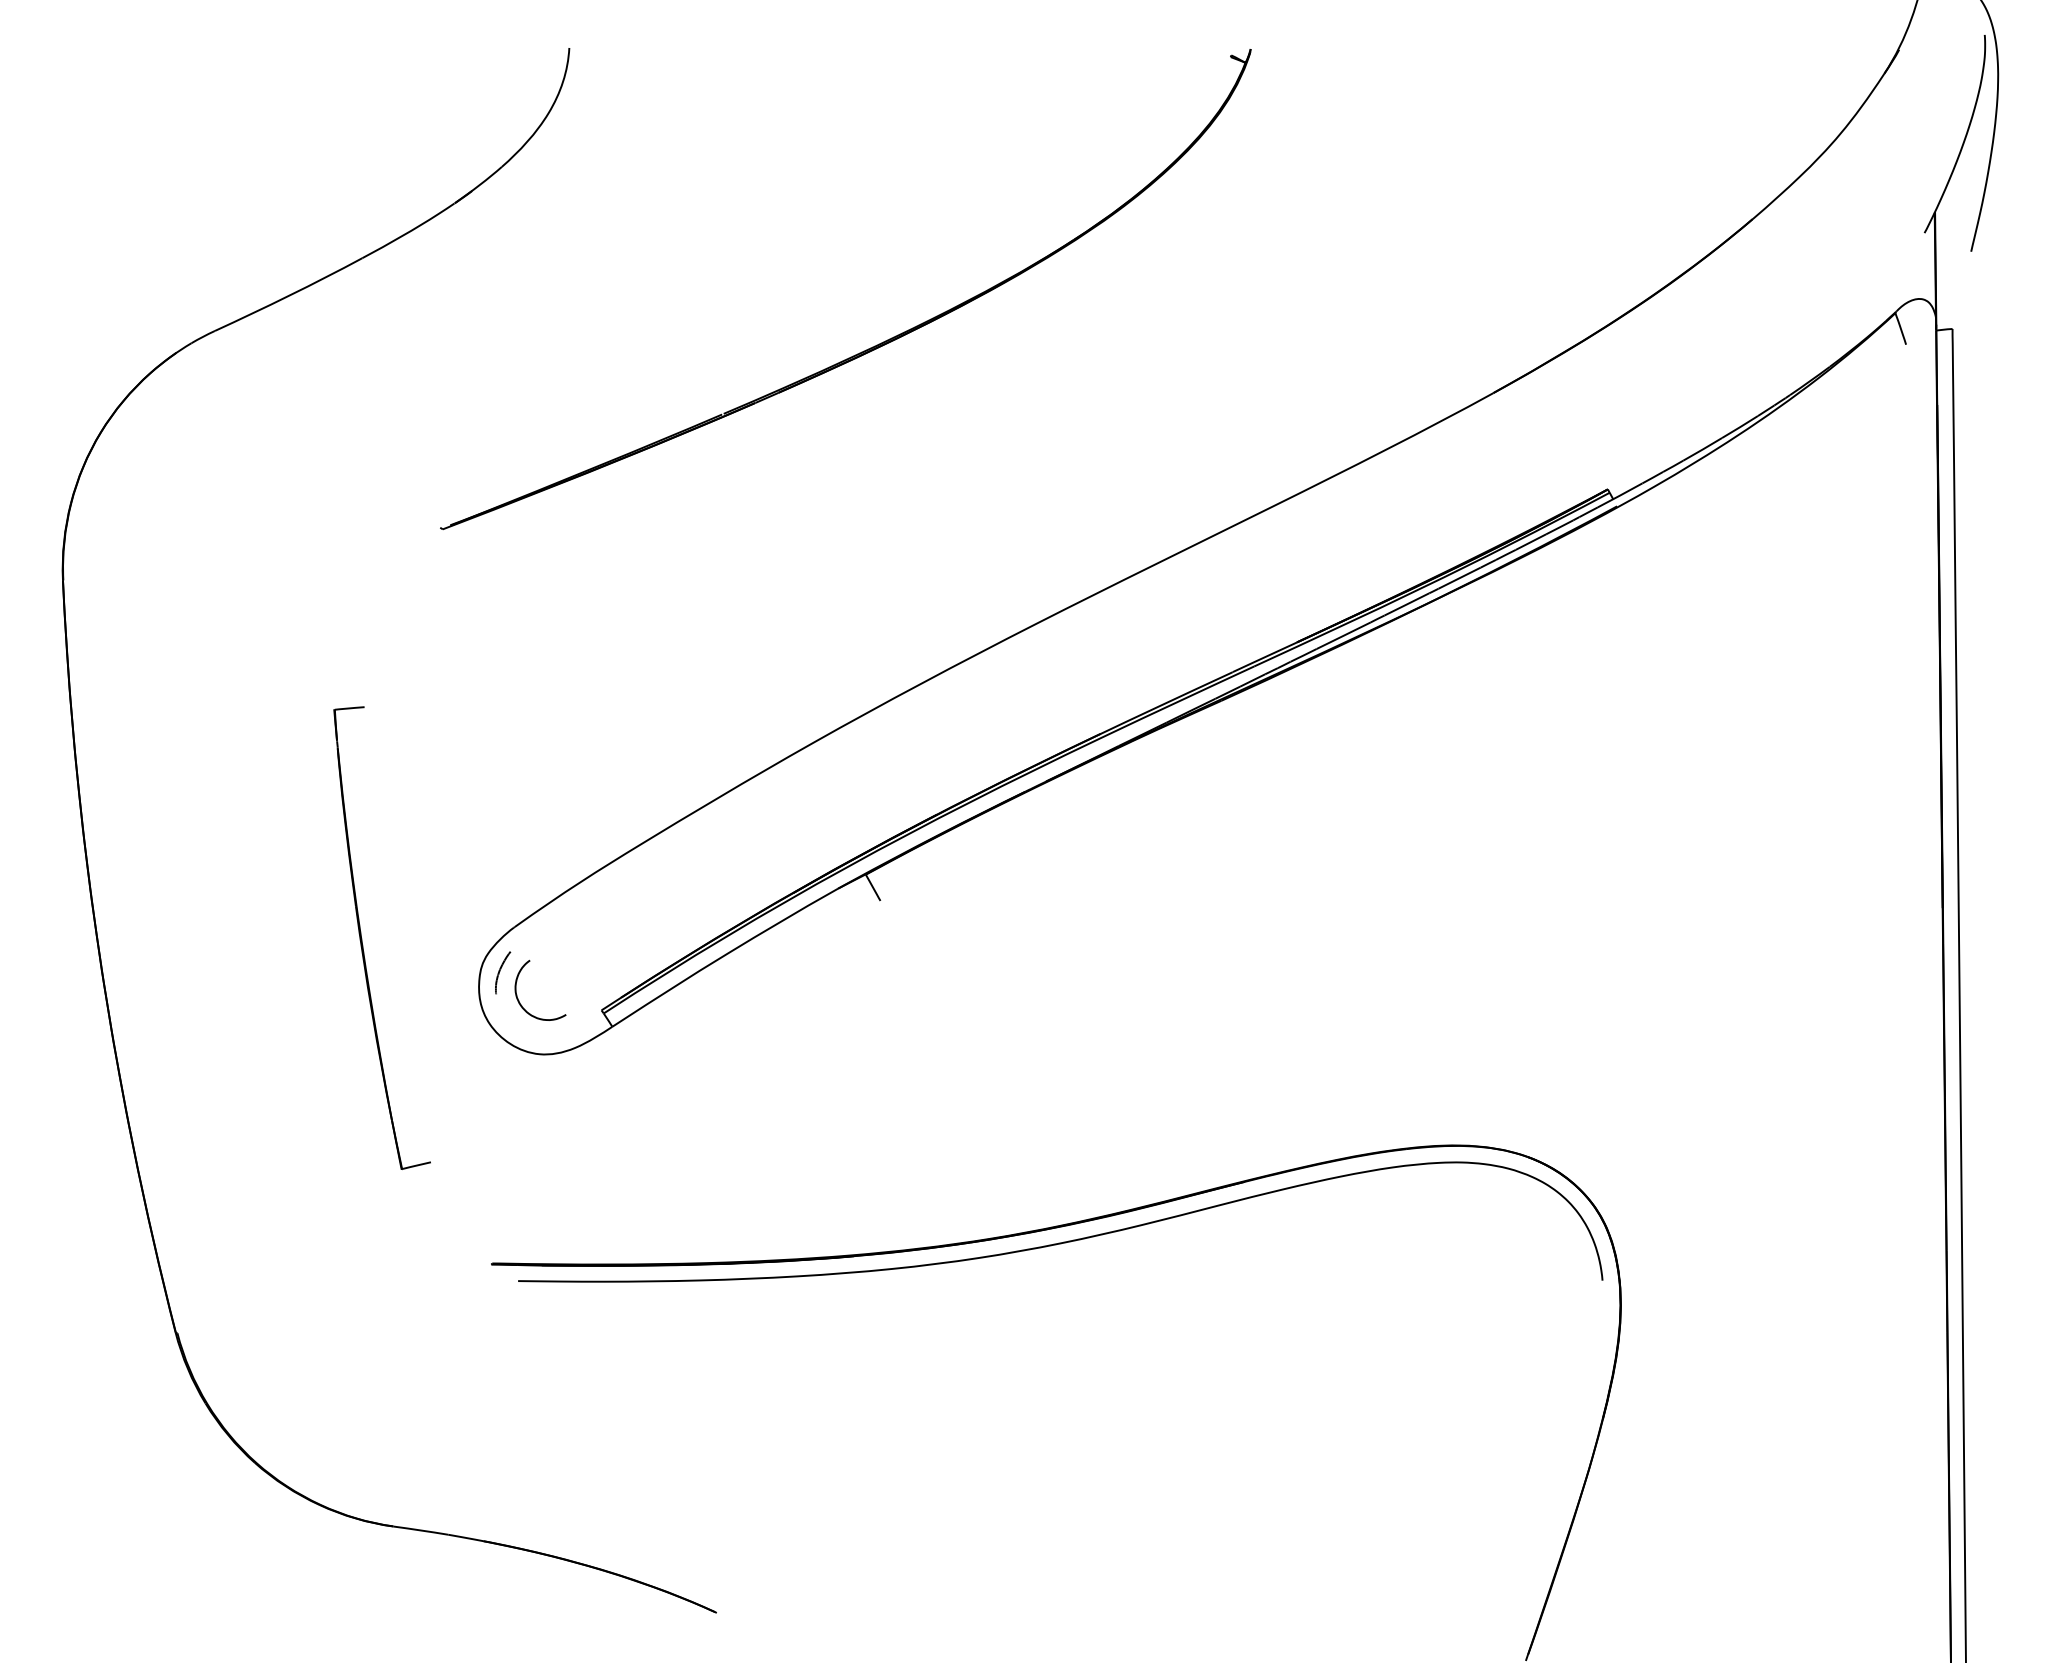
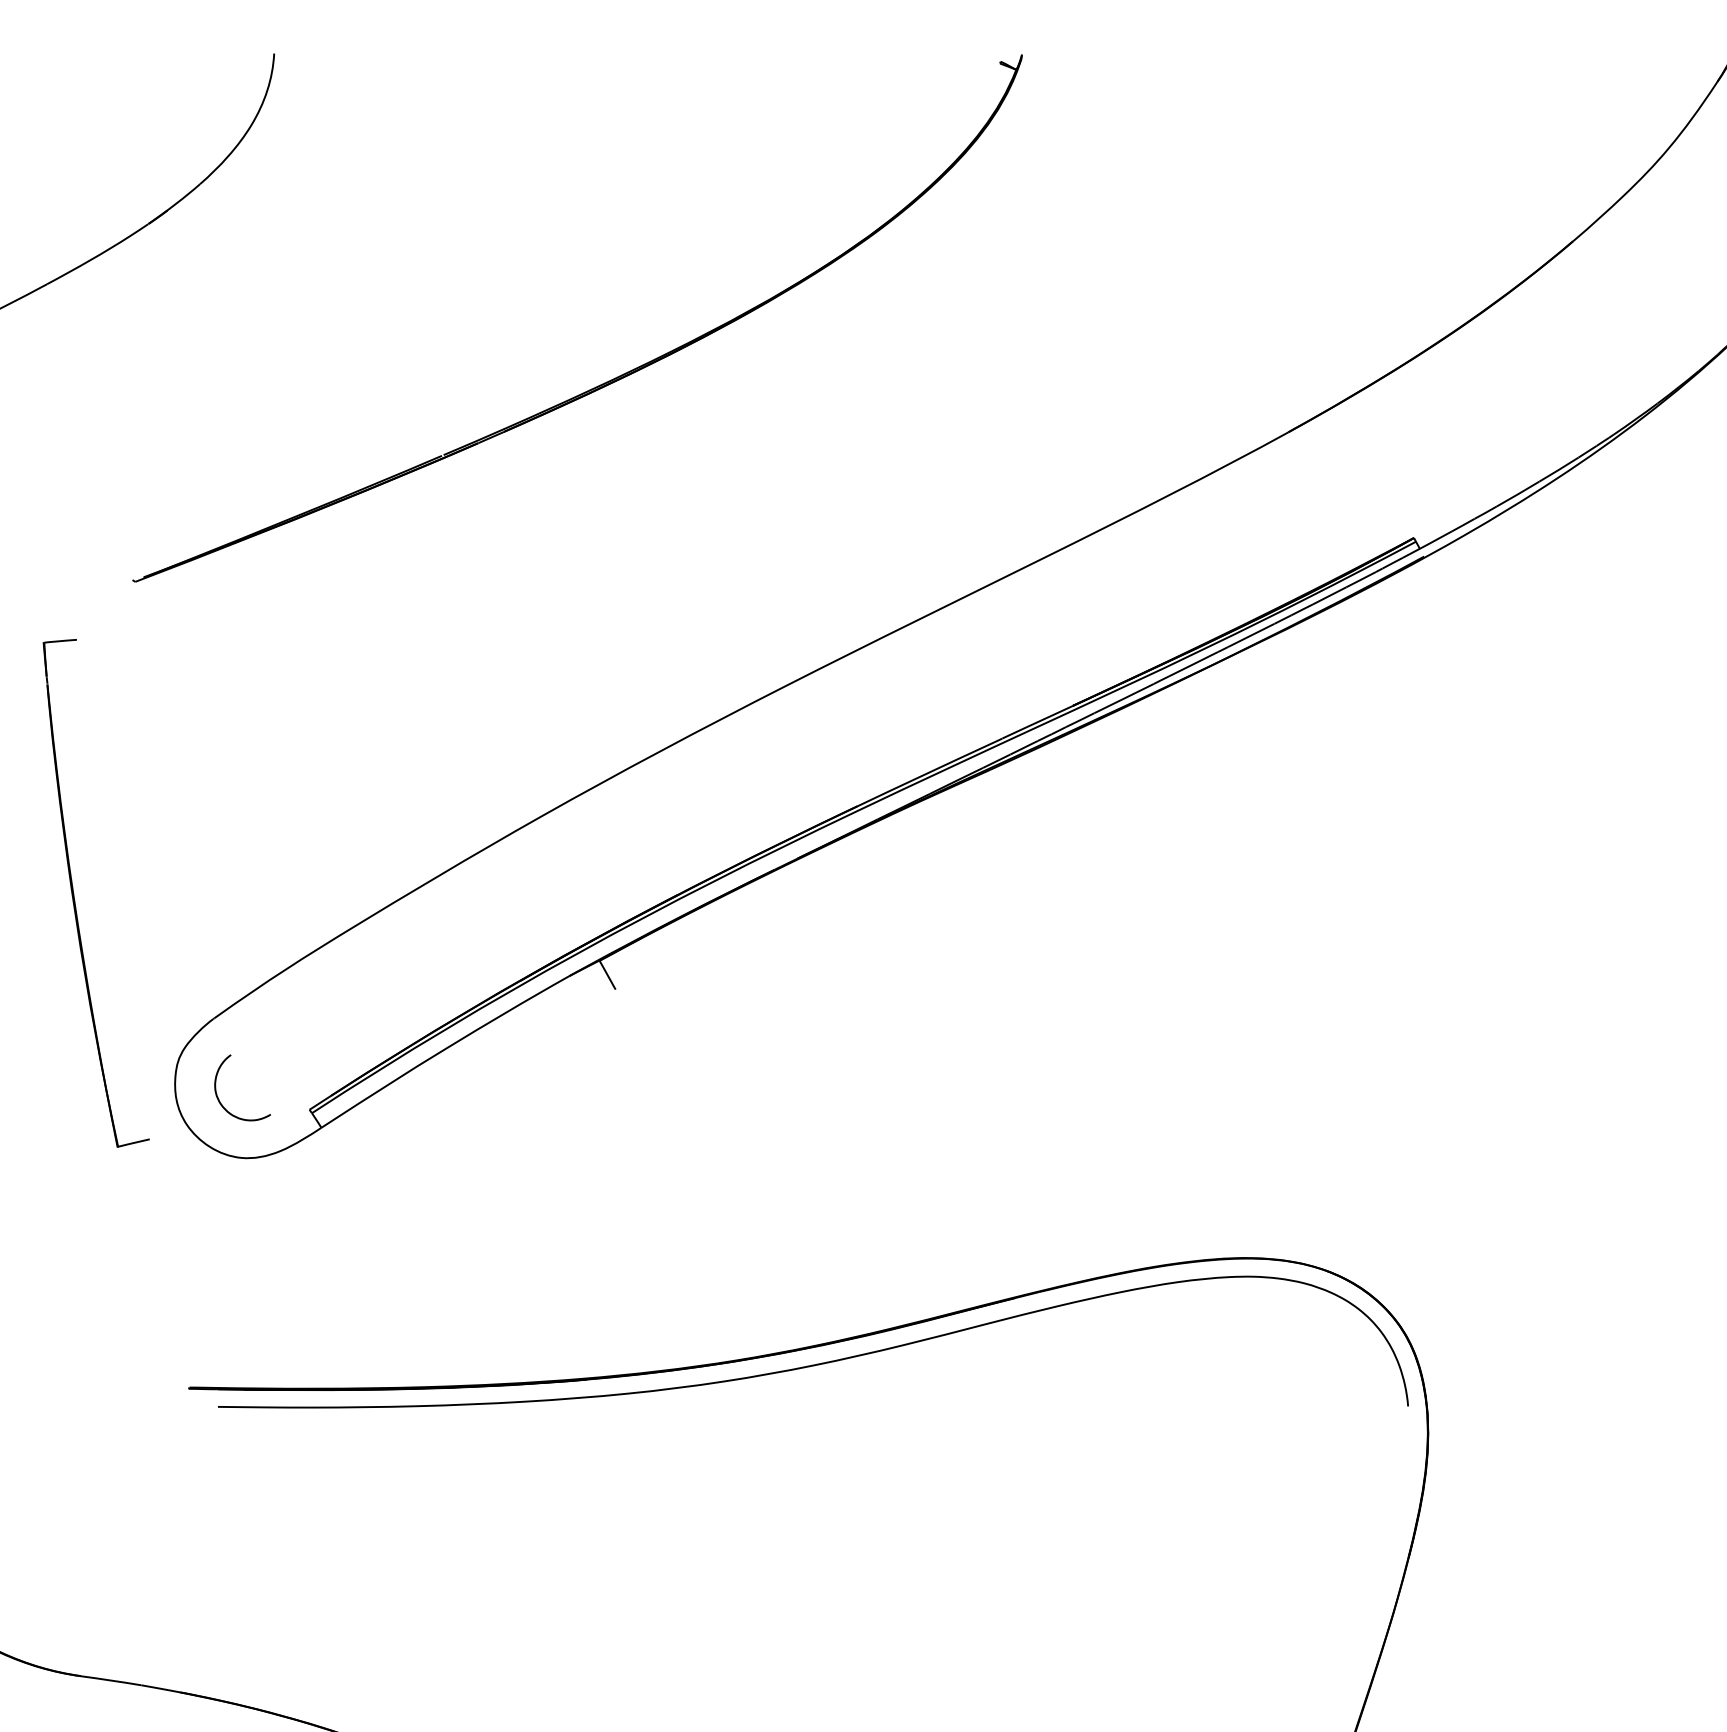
part: (362, 938) -> (74, 893), moved
part: (503, 972) -> (201, 1068), removed

